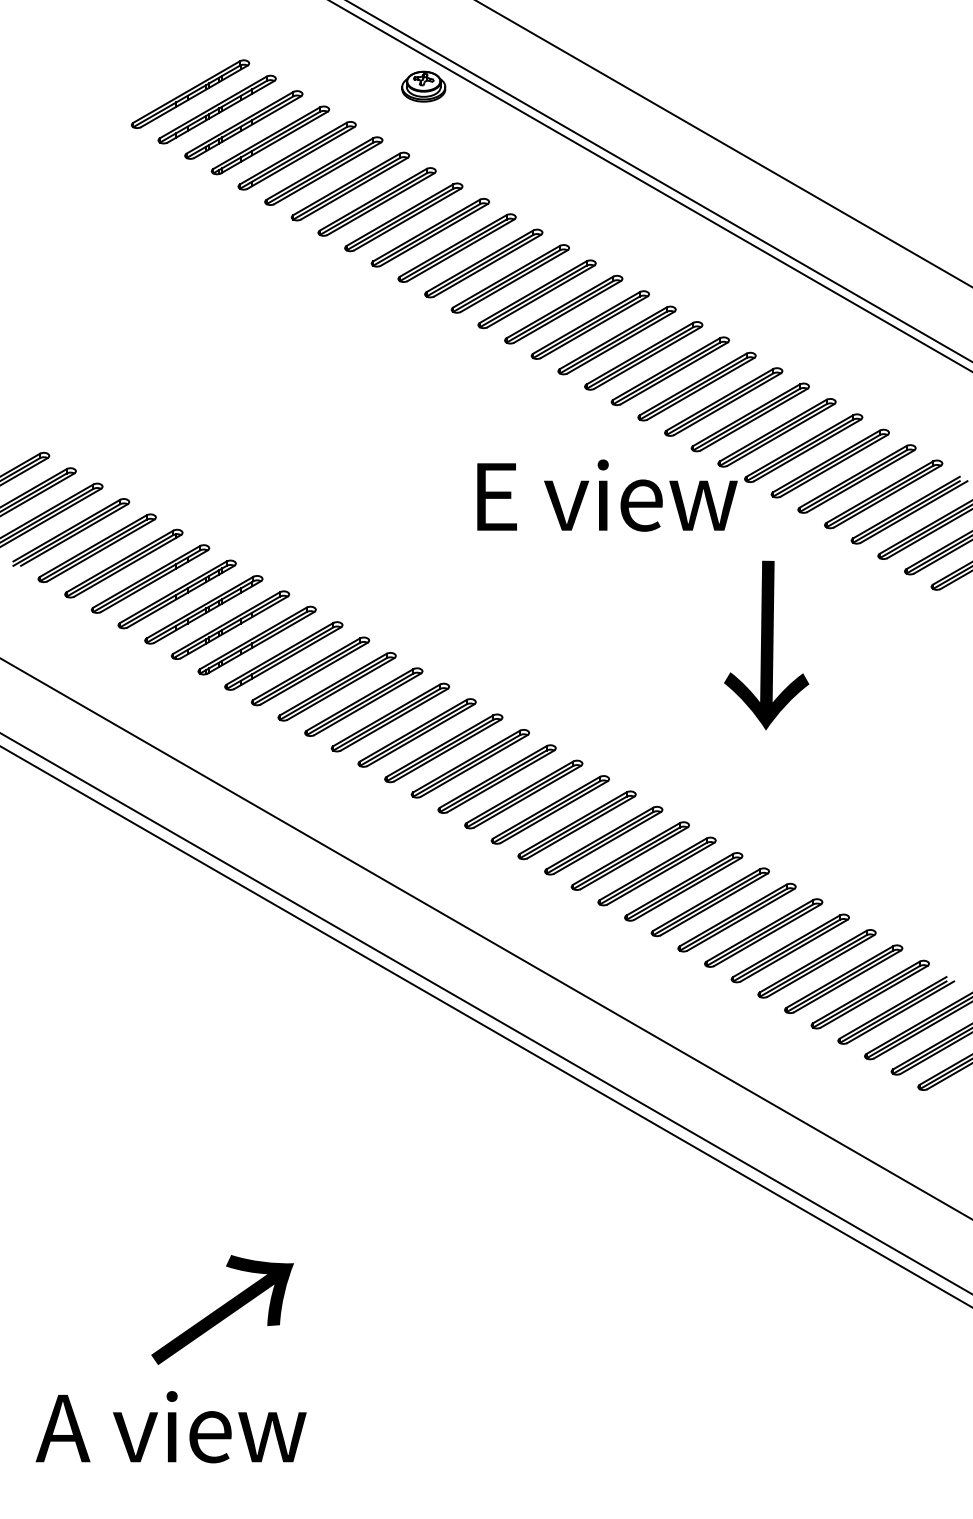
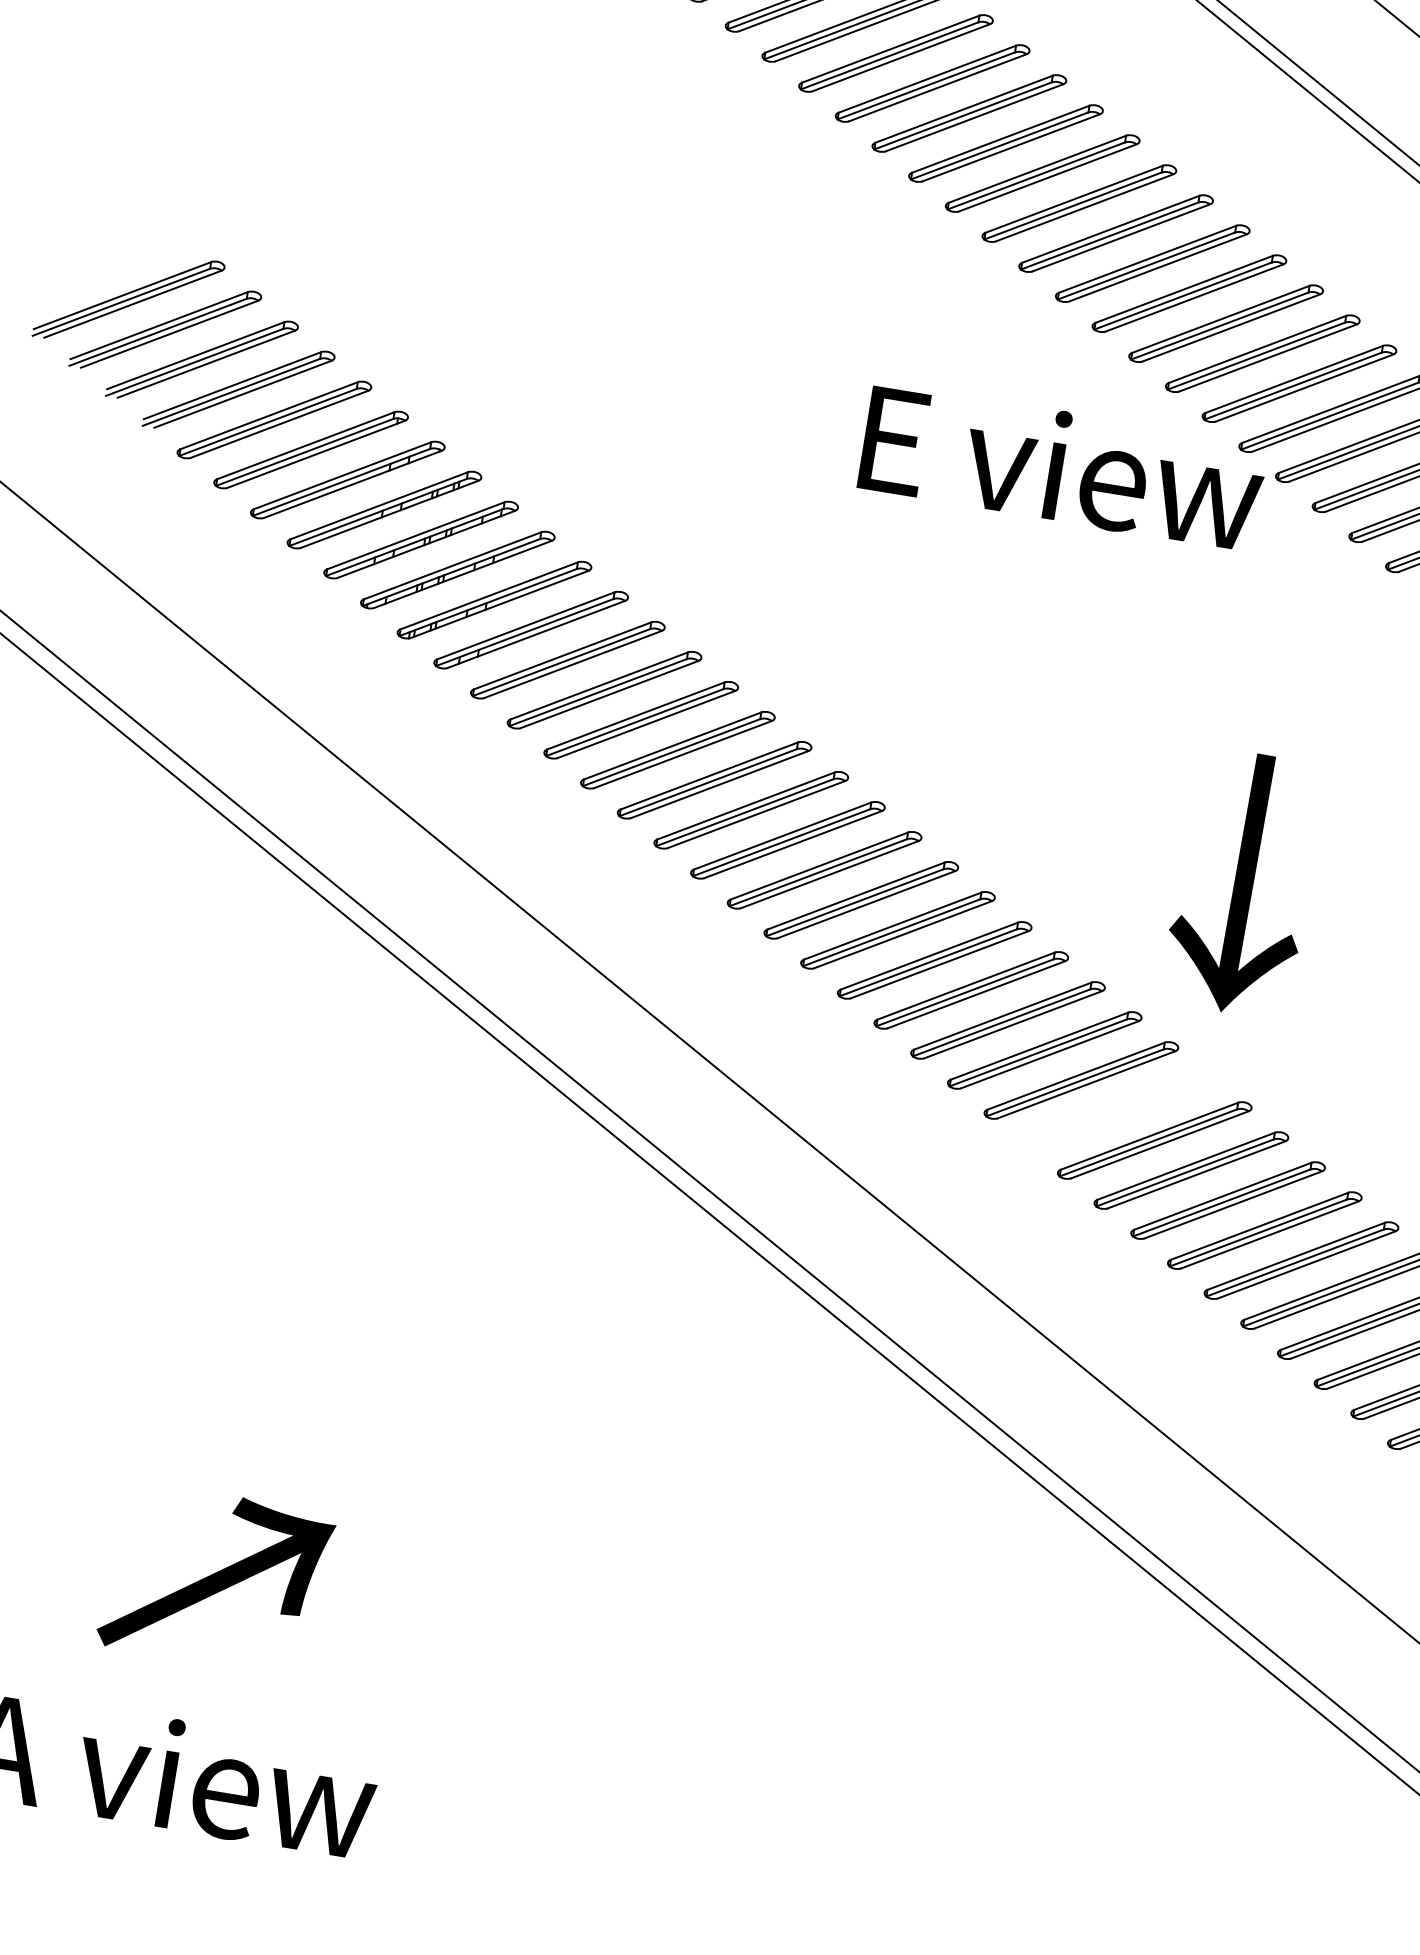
text: (766, 645) -> (1242, 883), moved
part: (709, 901) -> (1116, 1109), removed
text: (222, 1309) -> (216, 1577), moved

